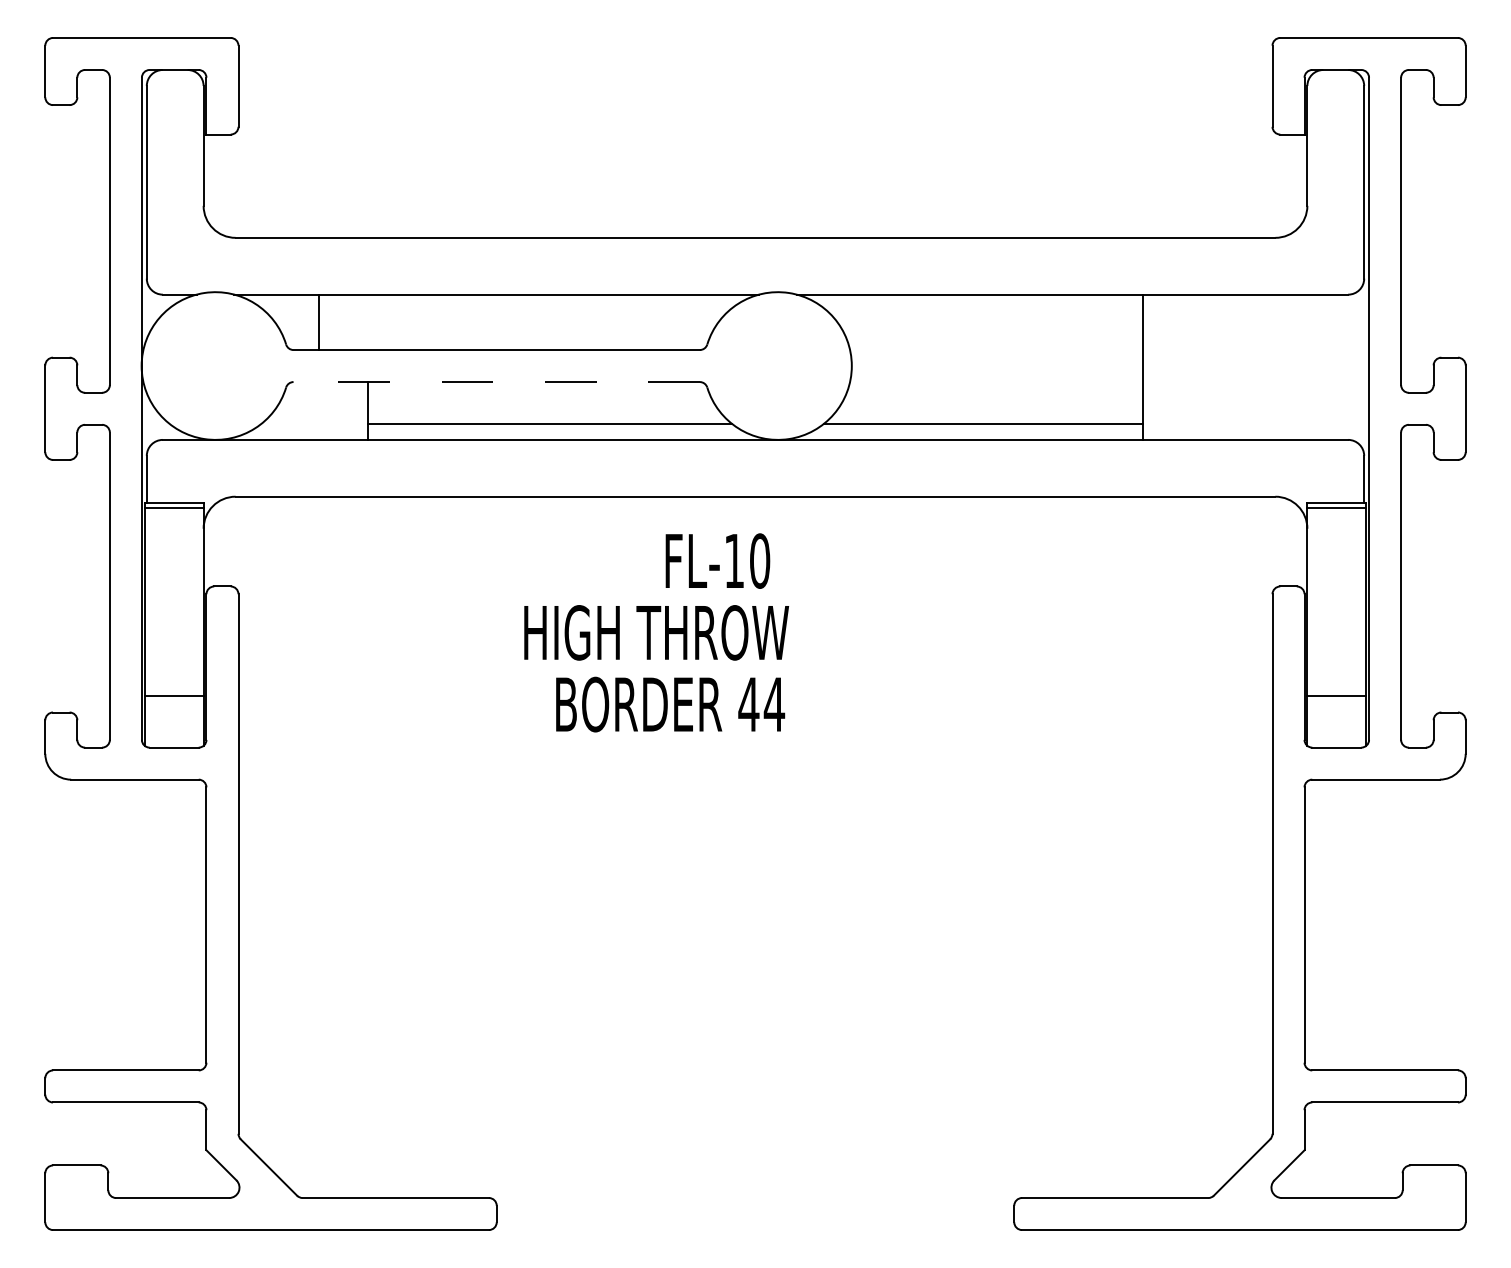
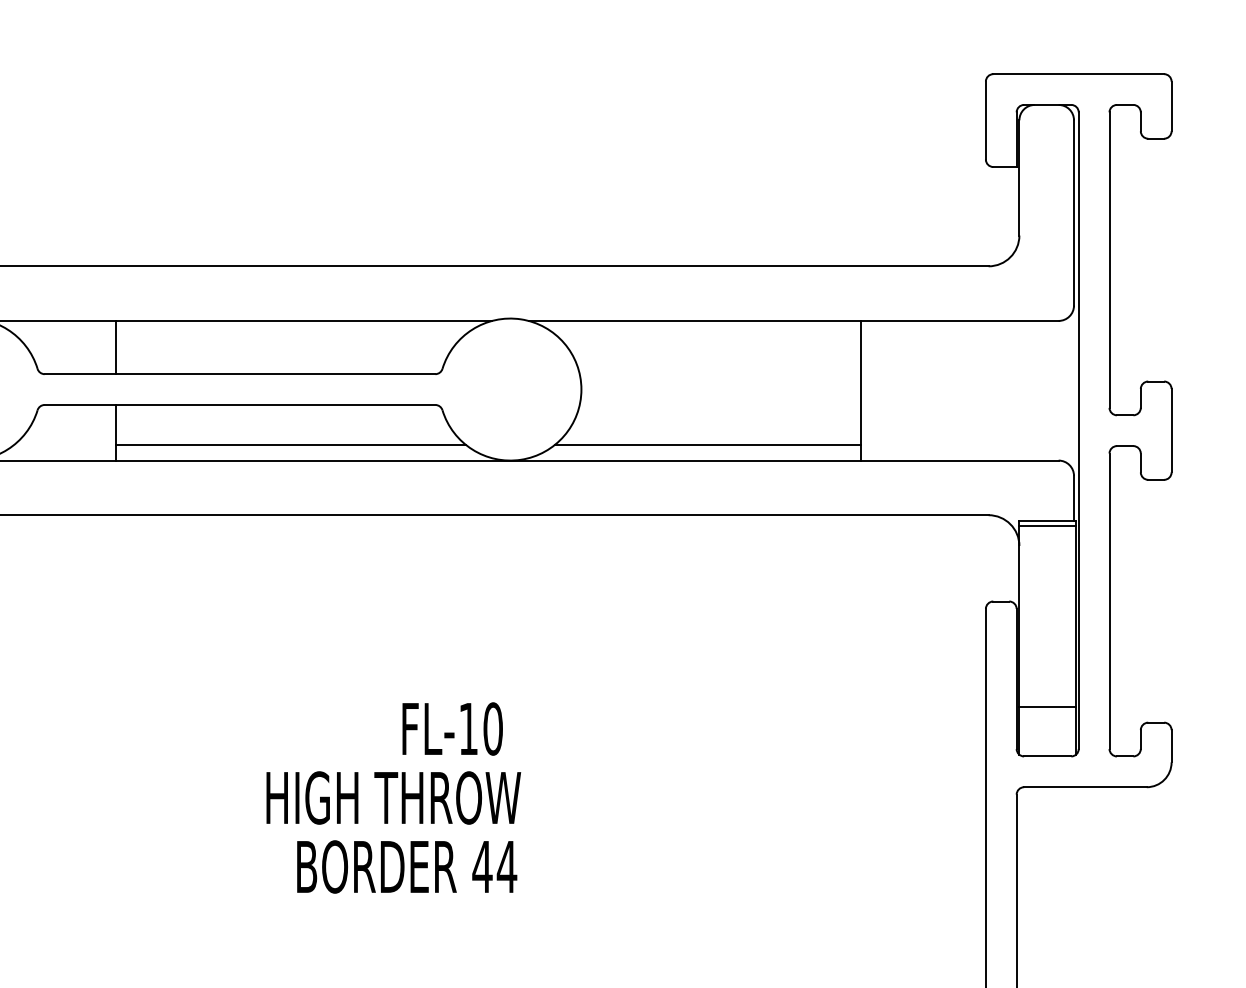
line: (319, 322) -> (116, 347), moved
line: (496, 382) -> (239, 405), dashed -> solid
text: (656, 632) -> (393, 797), moved

